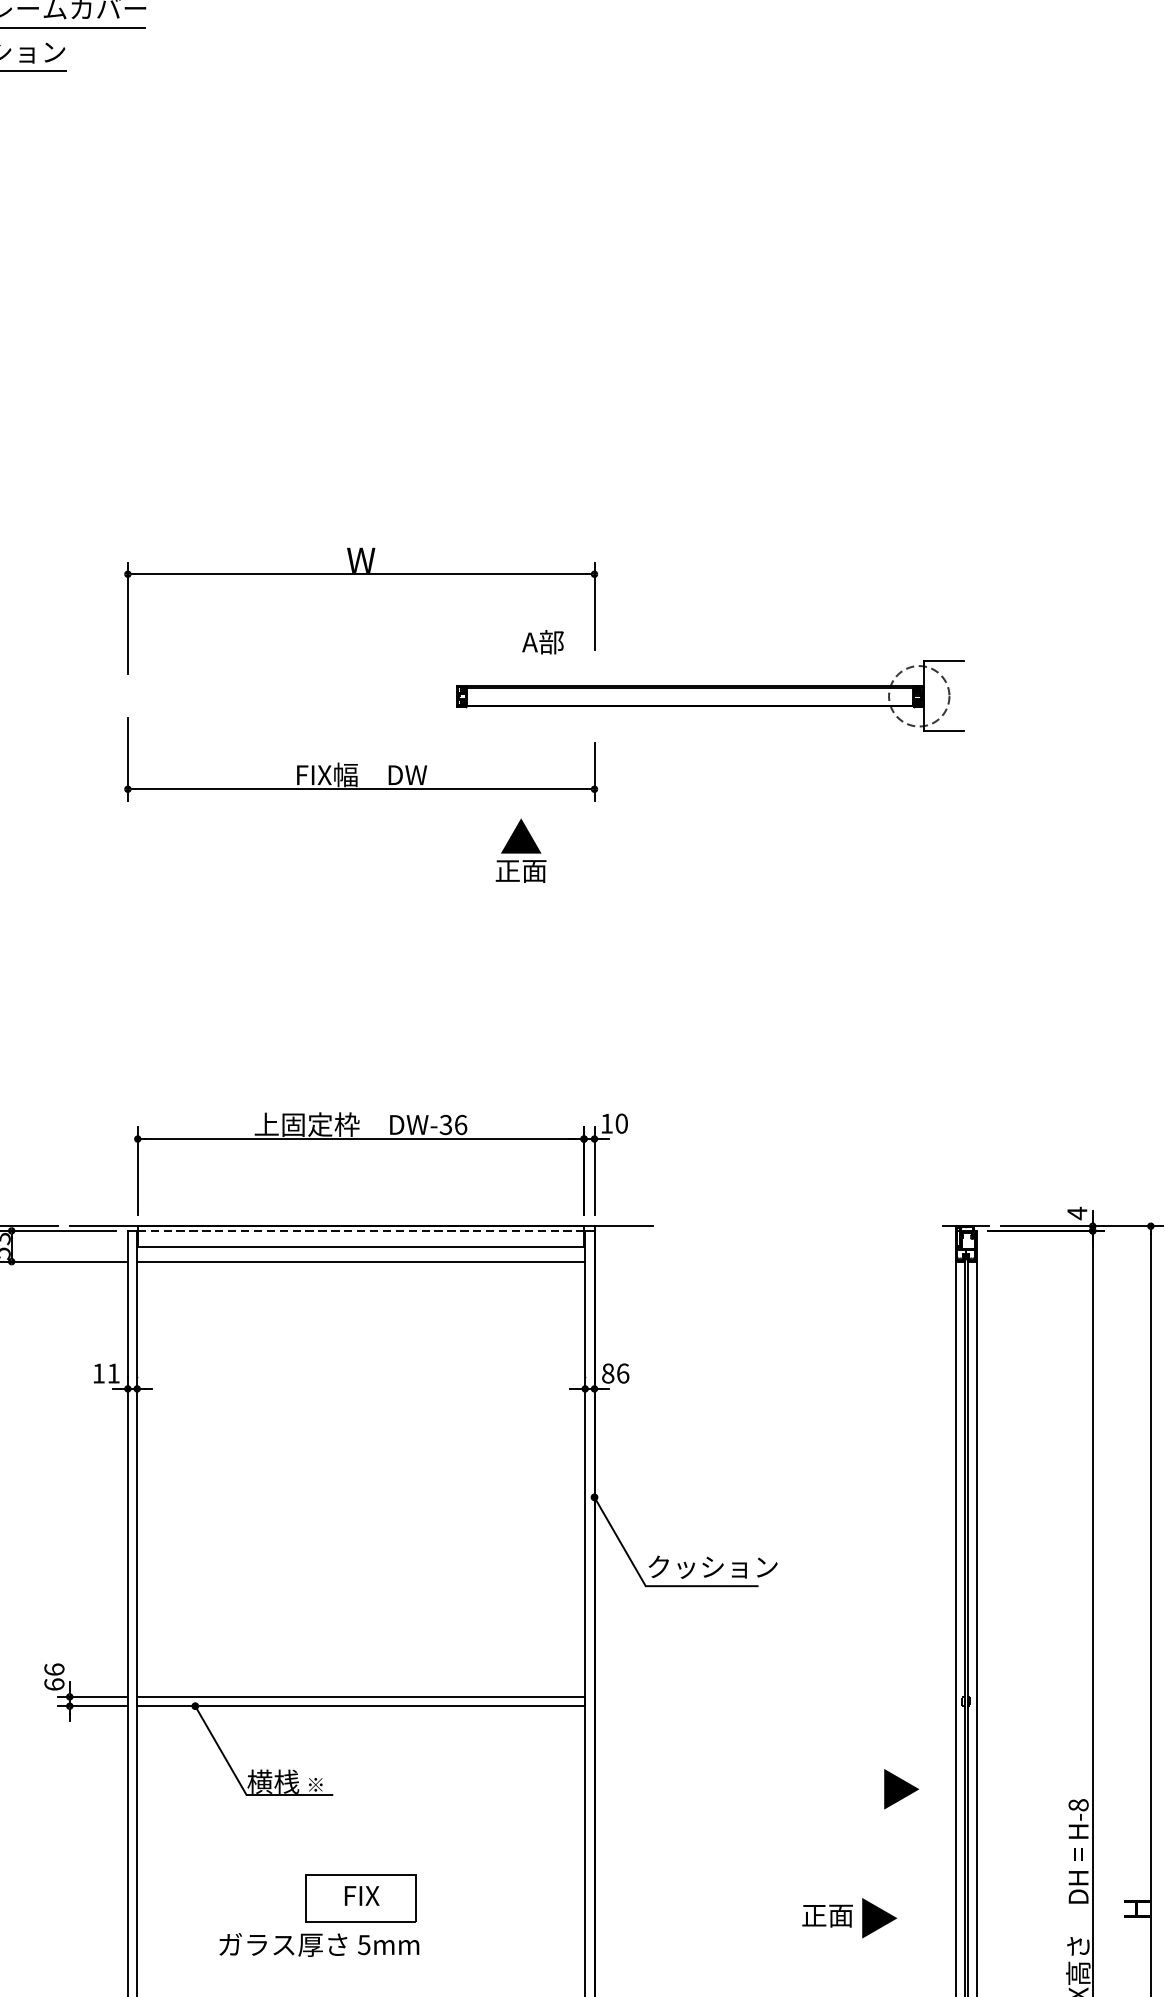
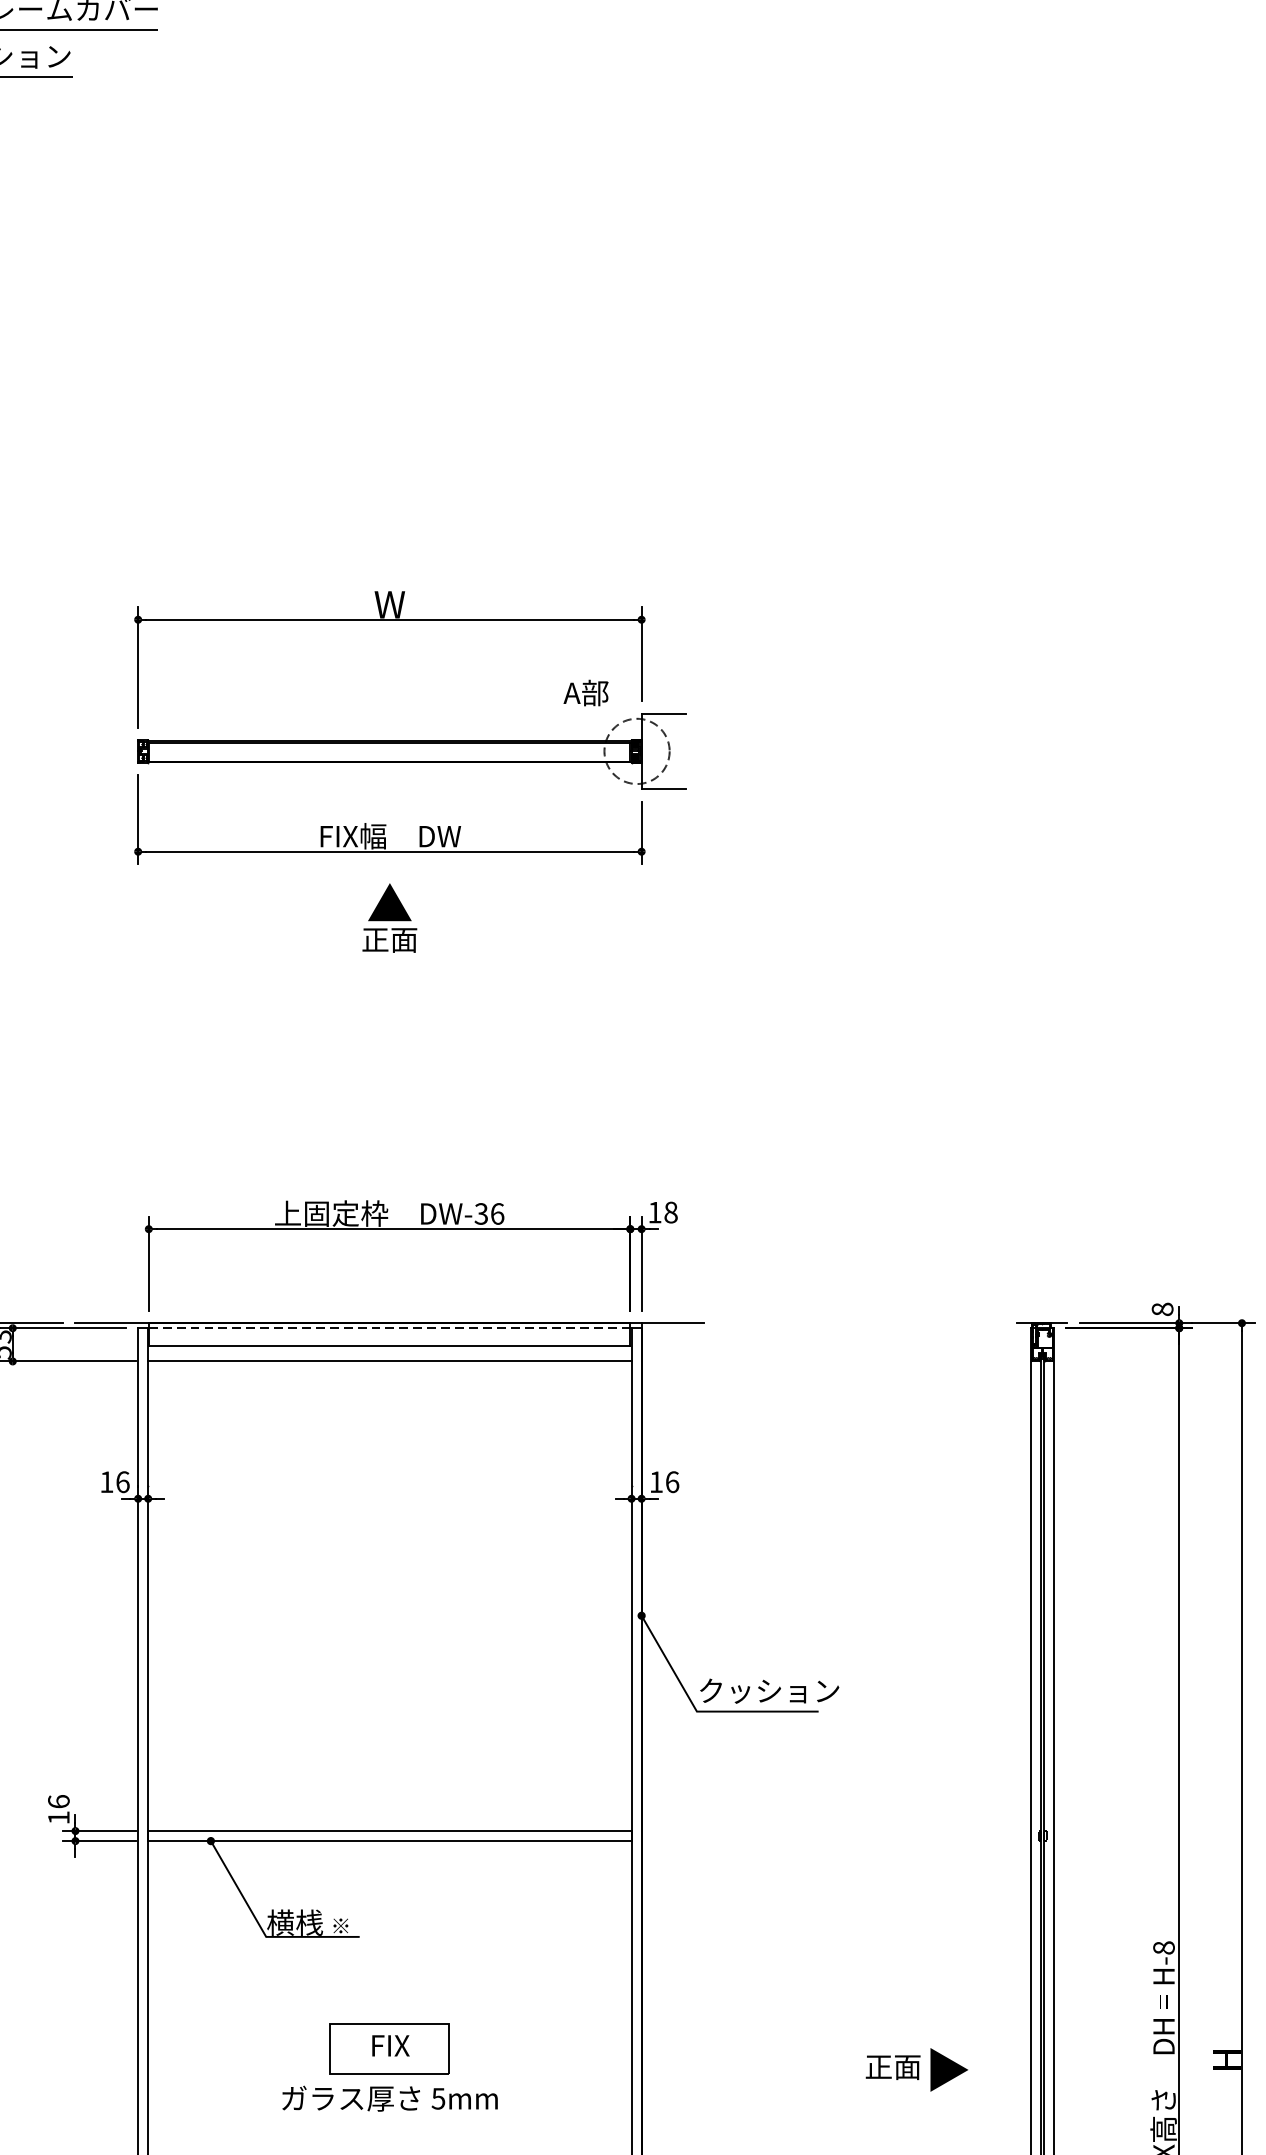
part: (710, 695) -> (411, 750), moved
text: (520, 850) -> (389, 917), moved
text: (621, 1123) -> (670, 1212), 10 -> 18
text: (1077, 1213) -> (1162, 1309), 4 -> 8
text: (114, 1373) -> (123, 1482), 11 -> 16
text: (608, 1373) -> (656, 1482), 86 -> 16
text: (54, 1684) -> (58, 1817), 66 -> 16
part: (901, 1789) -> (972, 1930), removed
text: (319, 1944) -> (390, 2098), moved

